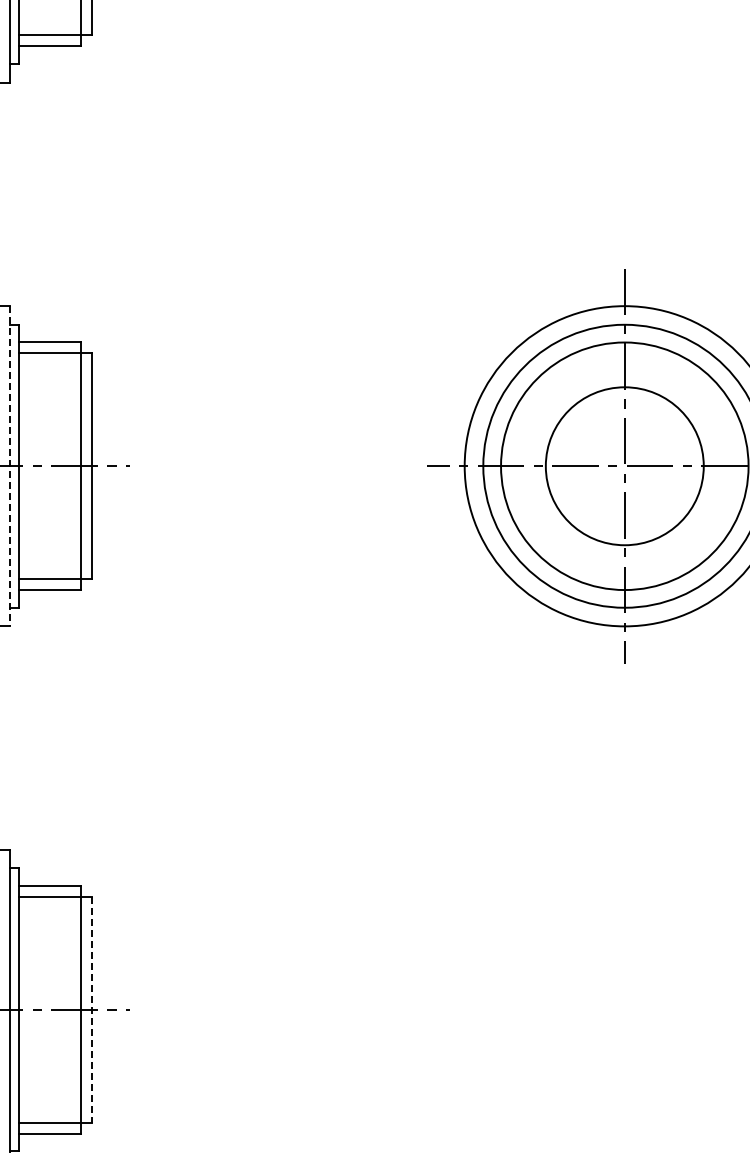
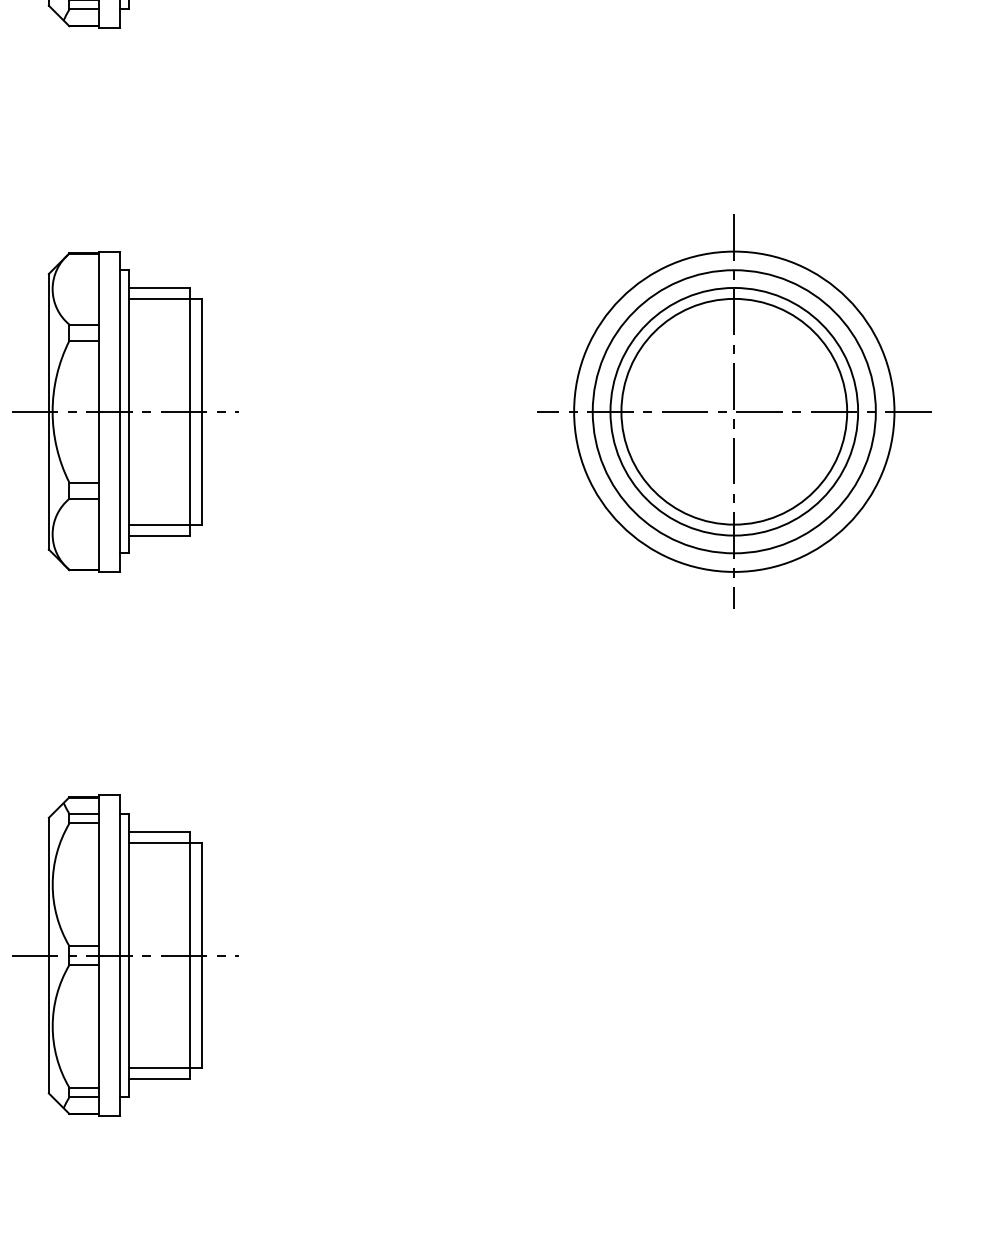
circle: (624, 465) -> (734, 411), size x1.43
line: (10, 466) -> (119, 412), dashed -> solid
line: (92, 1009) -> (201, 955), dashed -> solid

